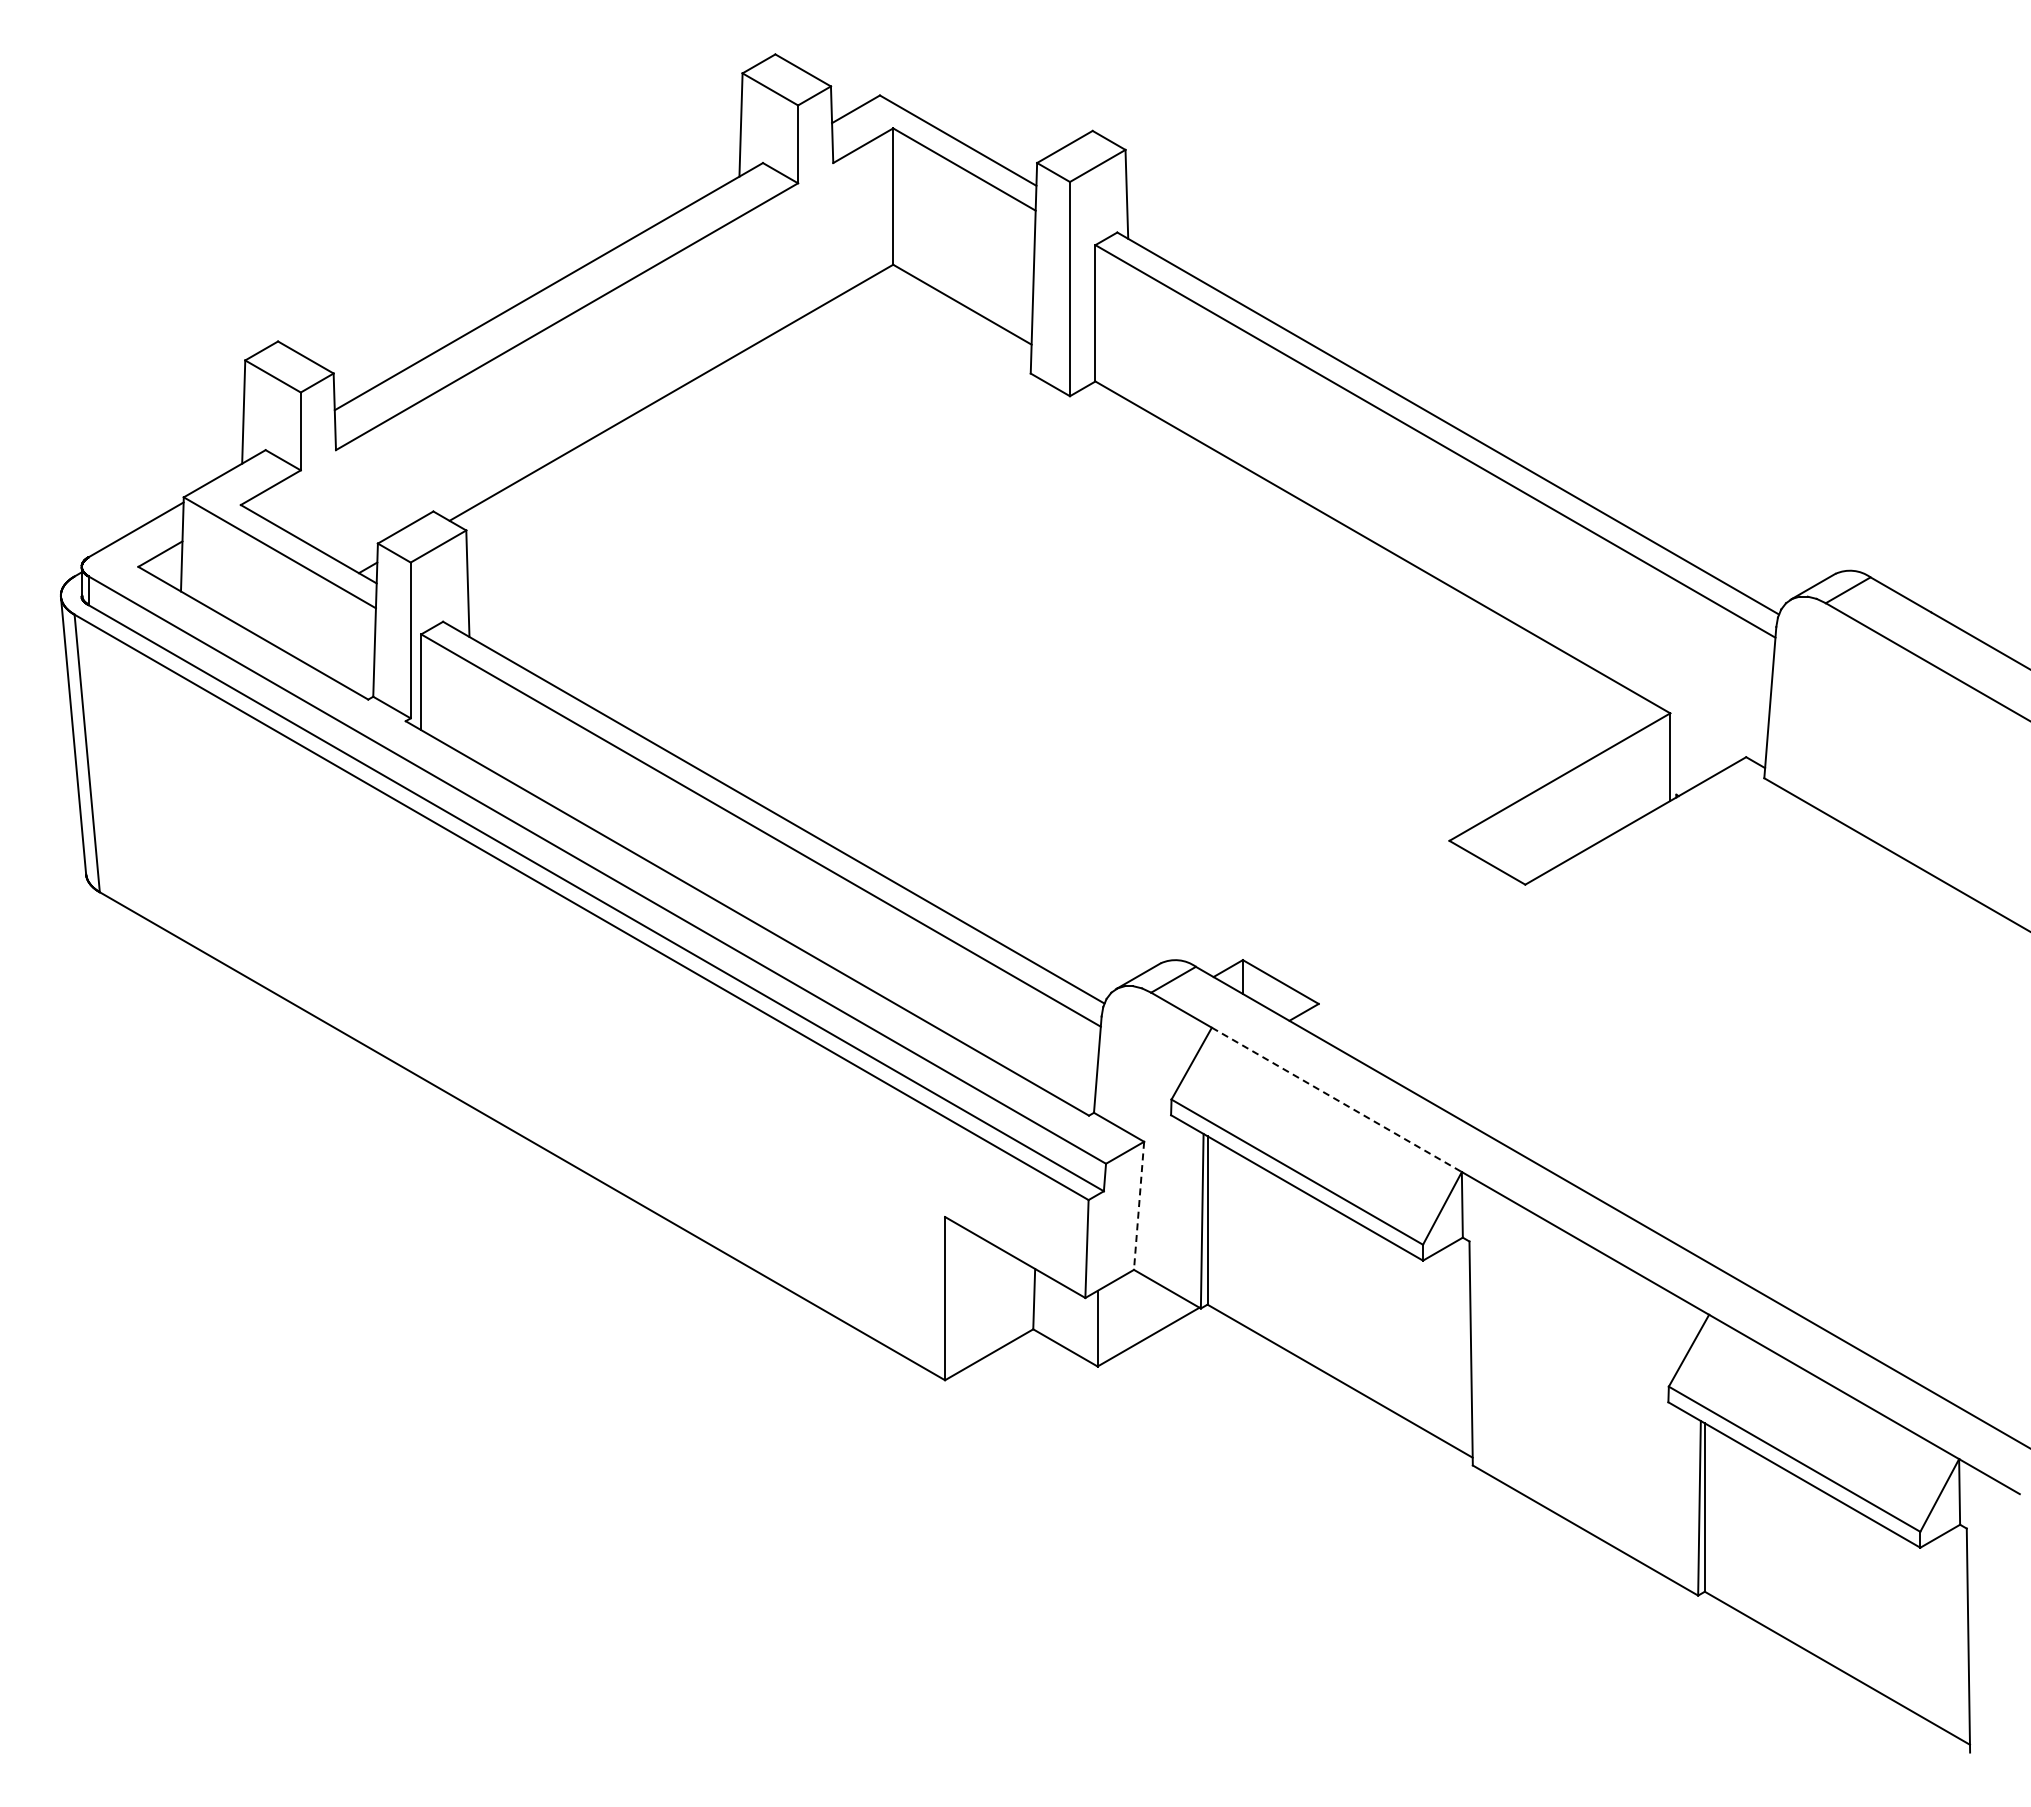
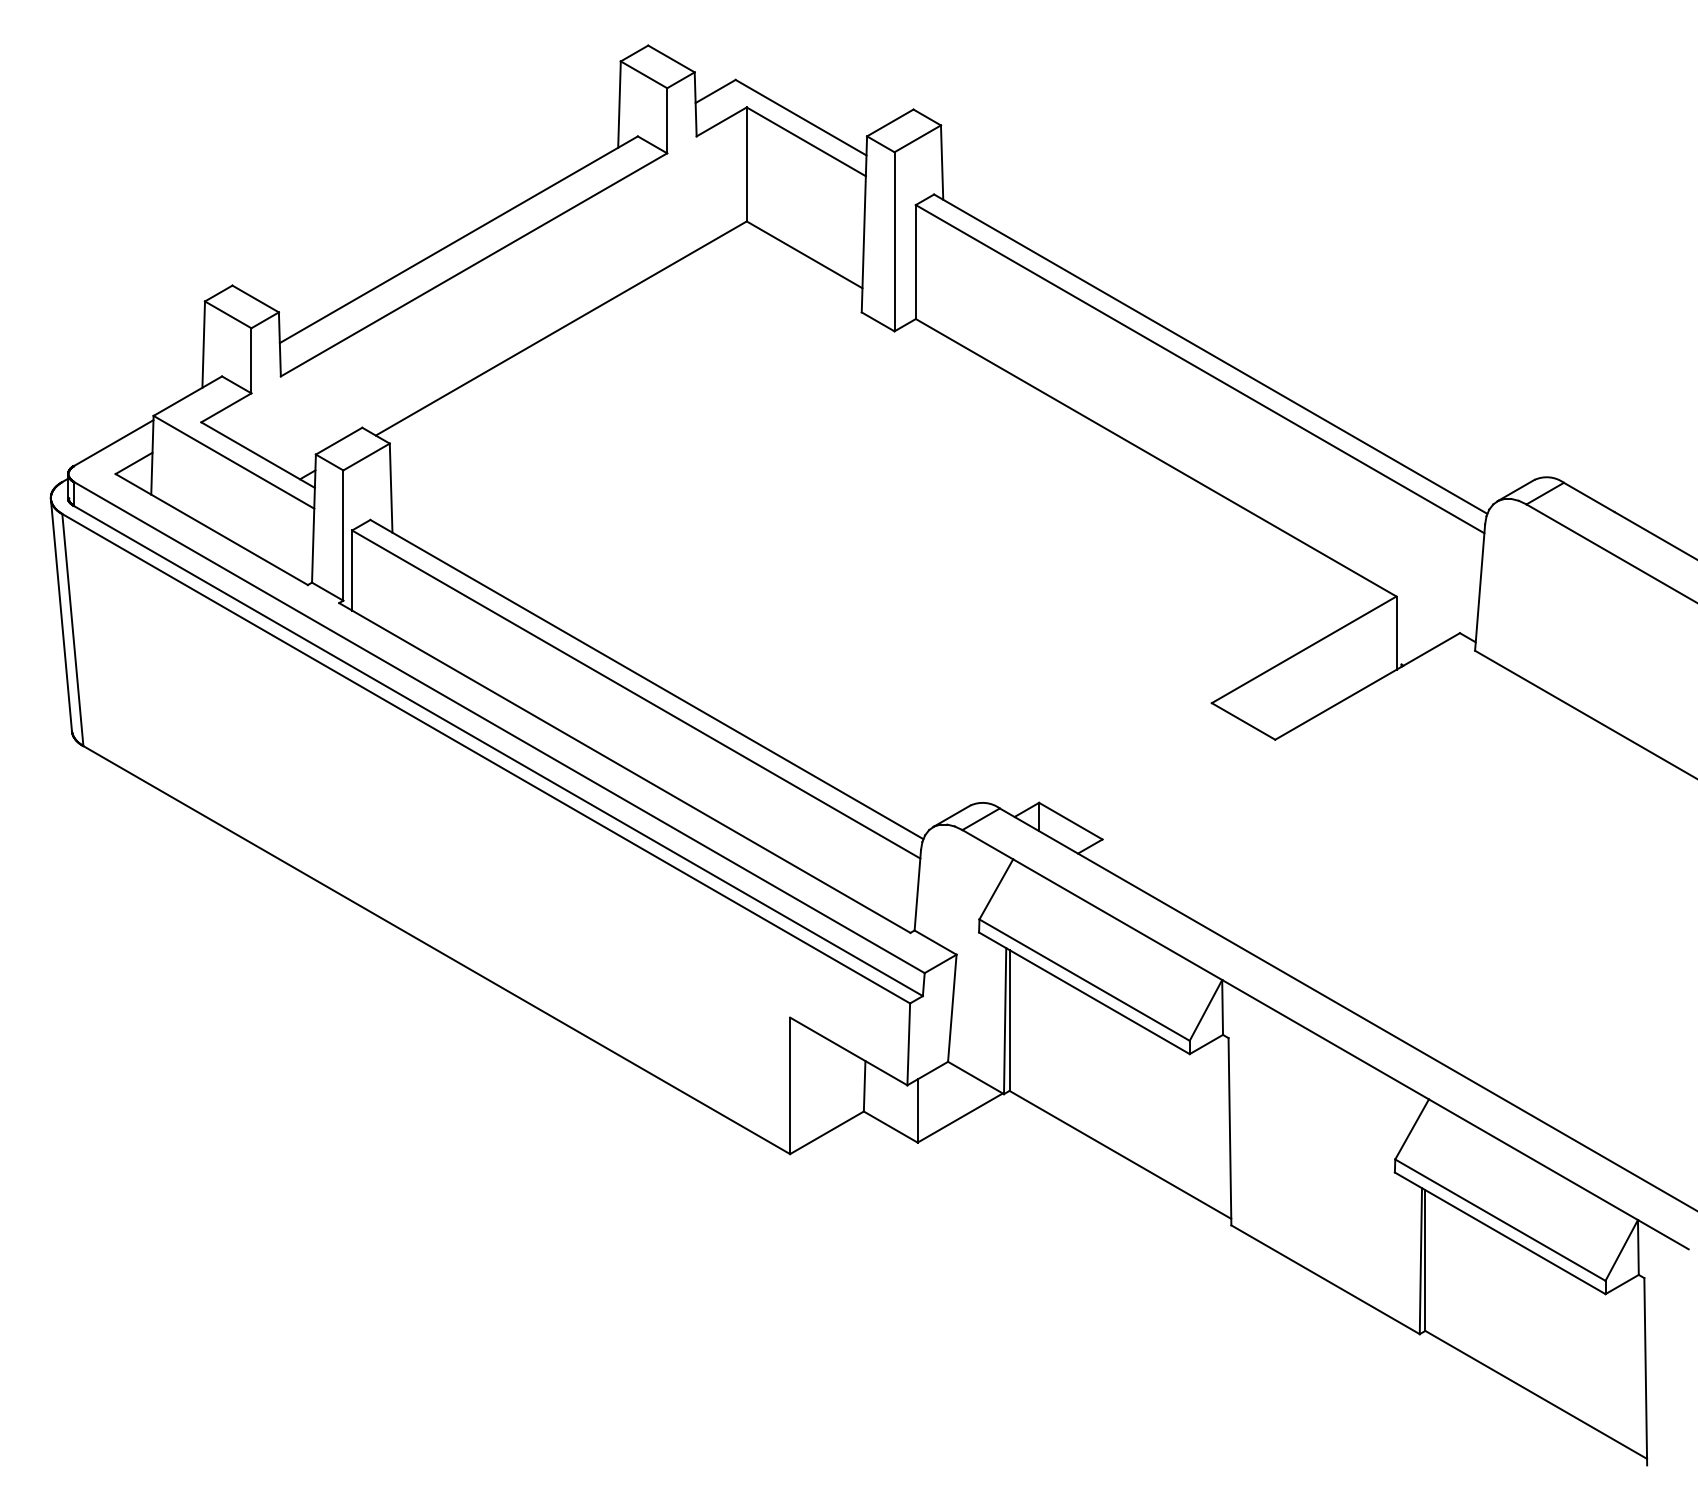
line: (1337, 1100) -> (1118, 920), dashed -> solid
line: (1139, 1206) -> (952, 1008), dashed -> solid

